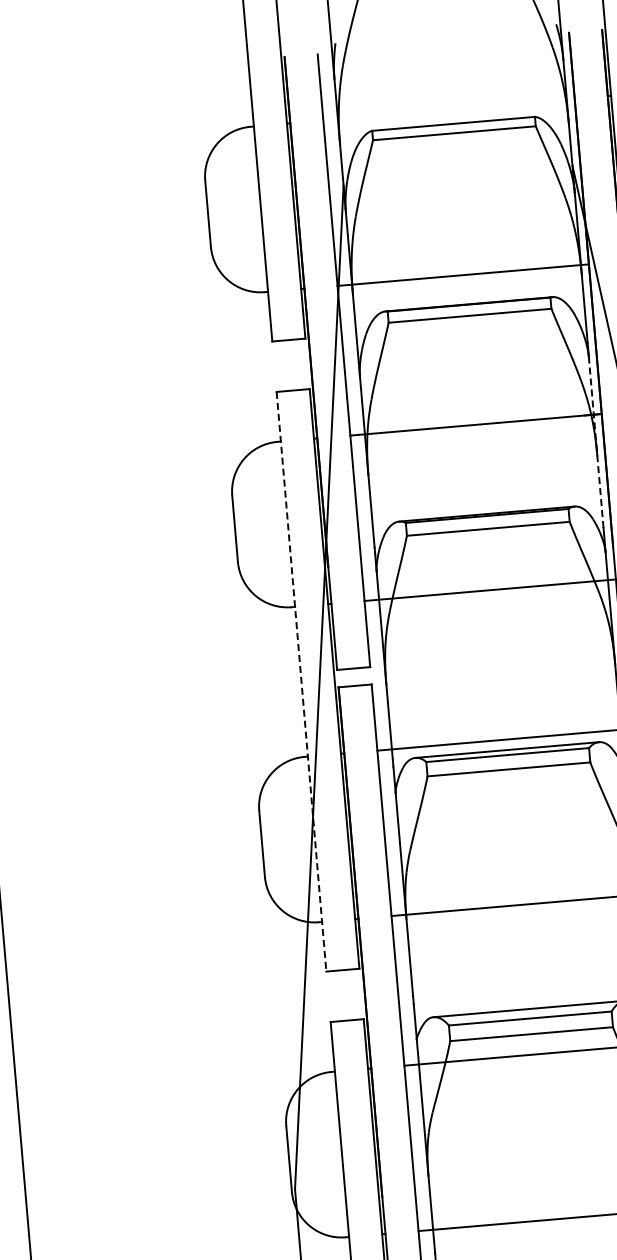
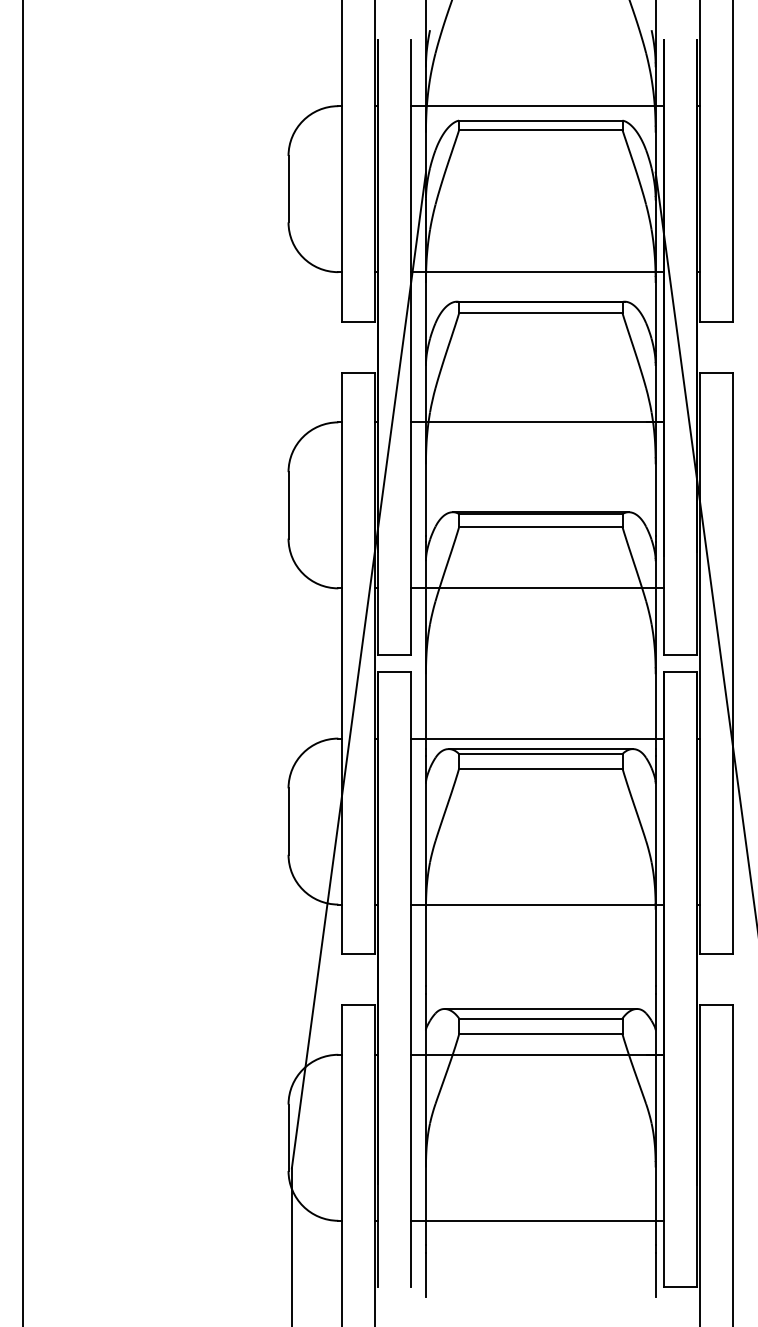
line: (449, 110) -> (537, 106), added
line: (596, 442) -> (655, 450), dashed -> solid
line: (301, 681) -> (341, 663), dashed -> solid

